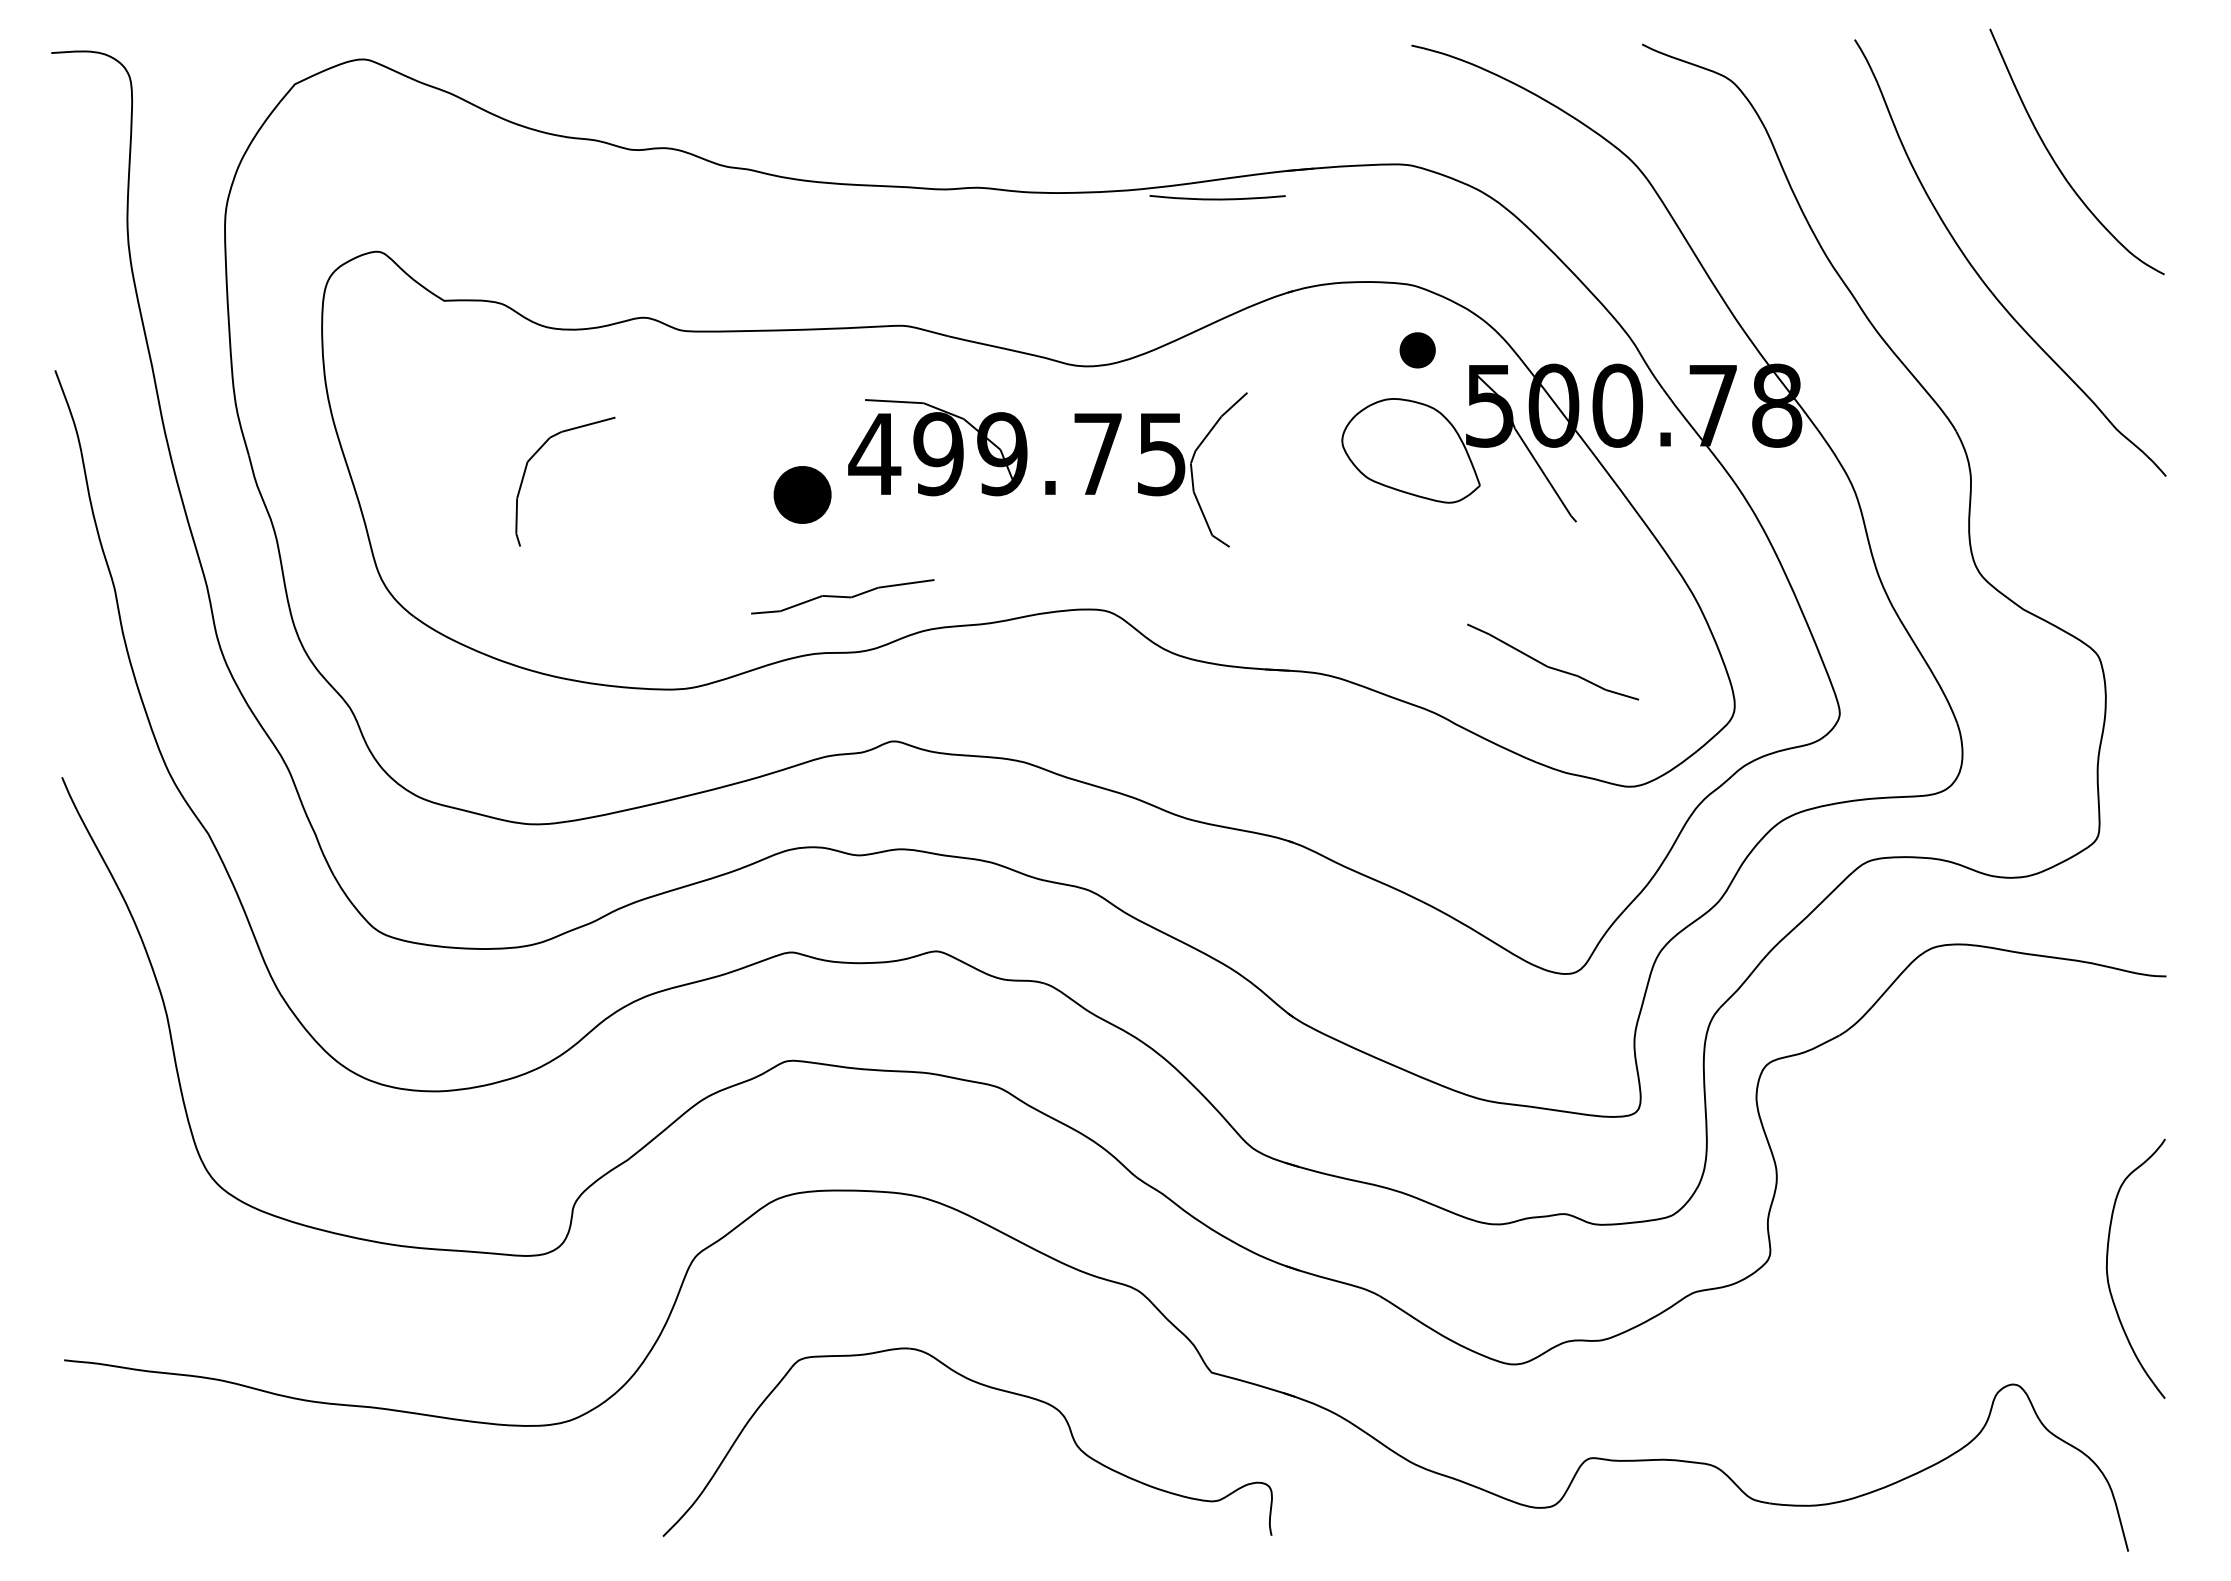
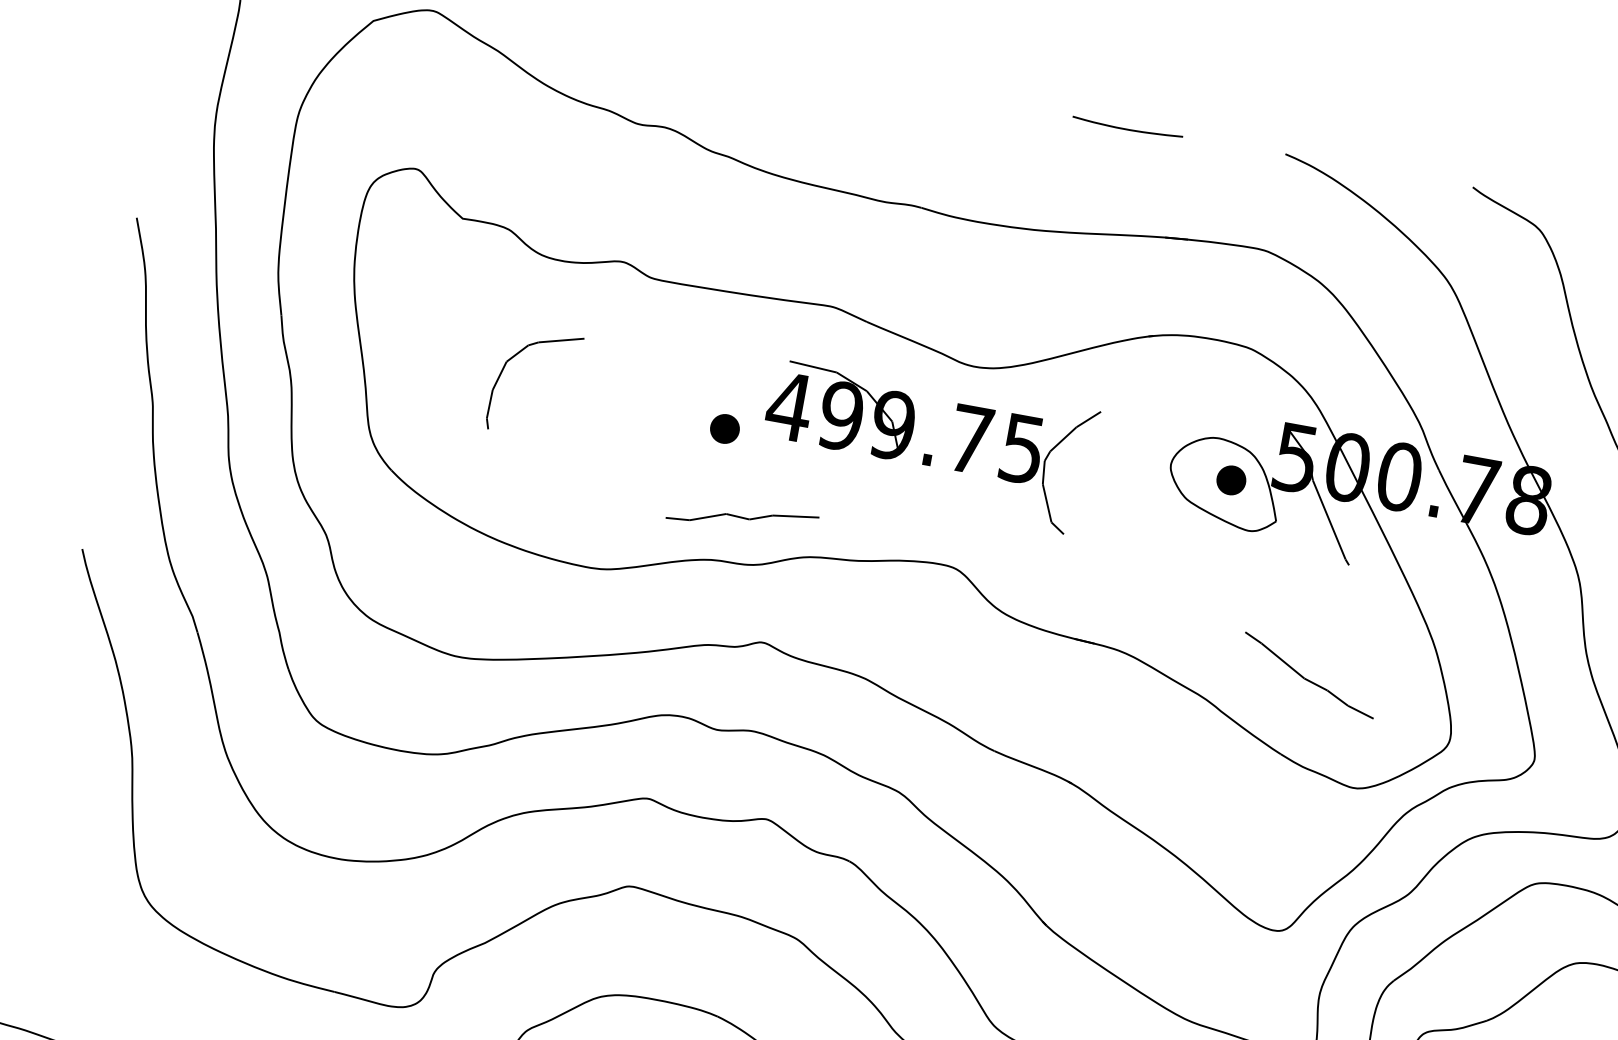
curve: (1217, 198) -> (1127, 128), moved
part: (1417, 350) -> (1231, 480), moved
part: (802, 494) -> (724, 428), size x0.62

